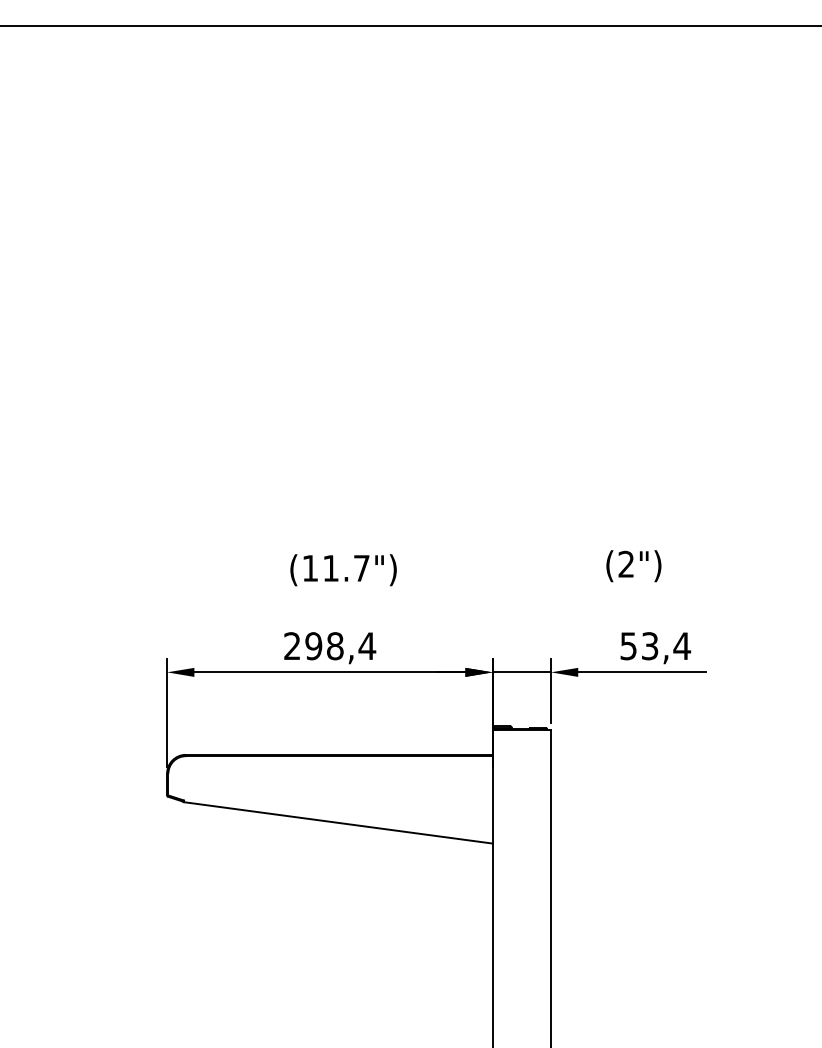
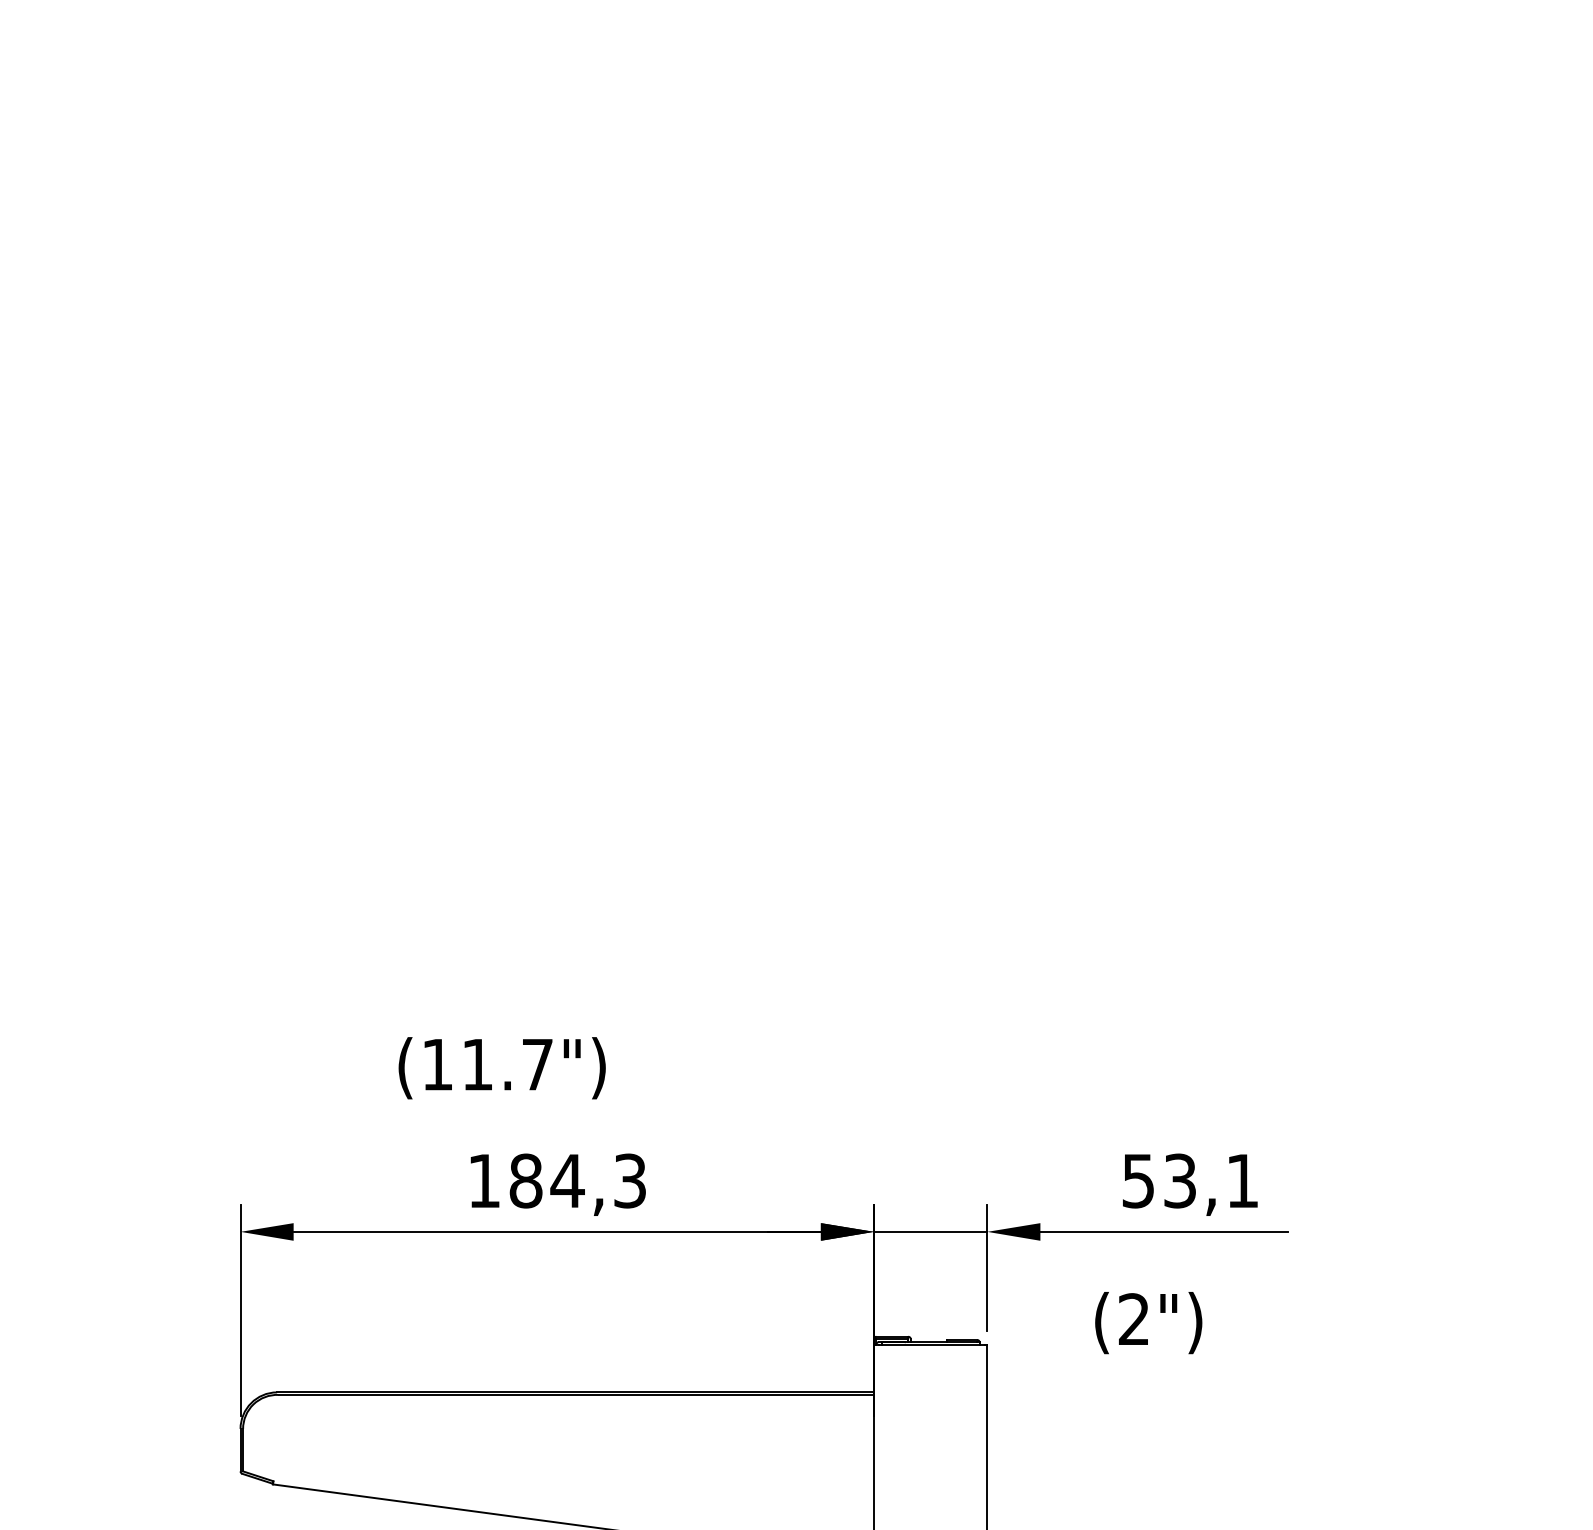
text: (633, 566) -> (1147, 1323), moved
text: (343, 570) -> (502, 1068), moved
text: (682, 645) -> (1243, 1179), 53,4 -> 53,1
text: (330, 646) -> (558, 1181), 298,4 -> 184,3

